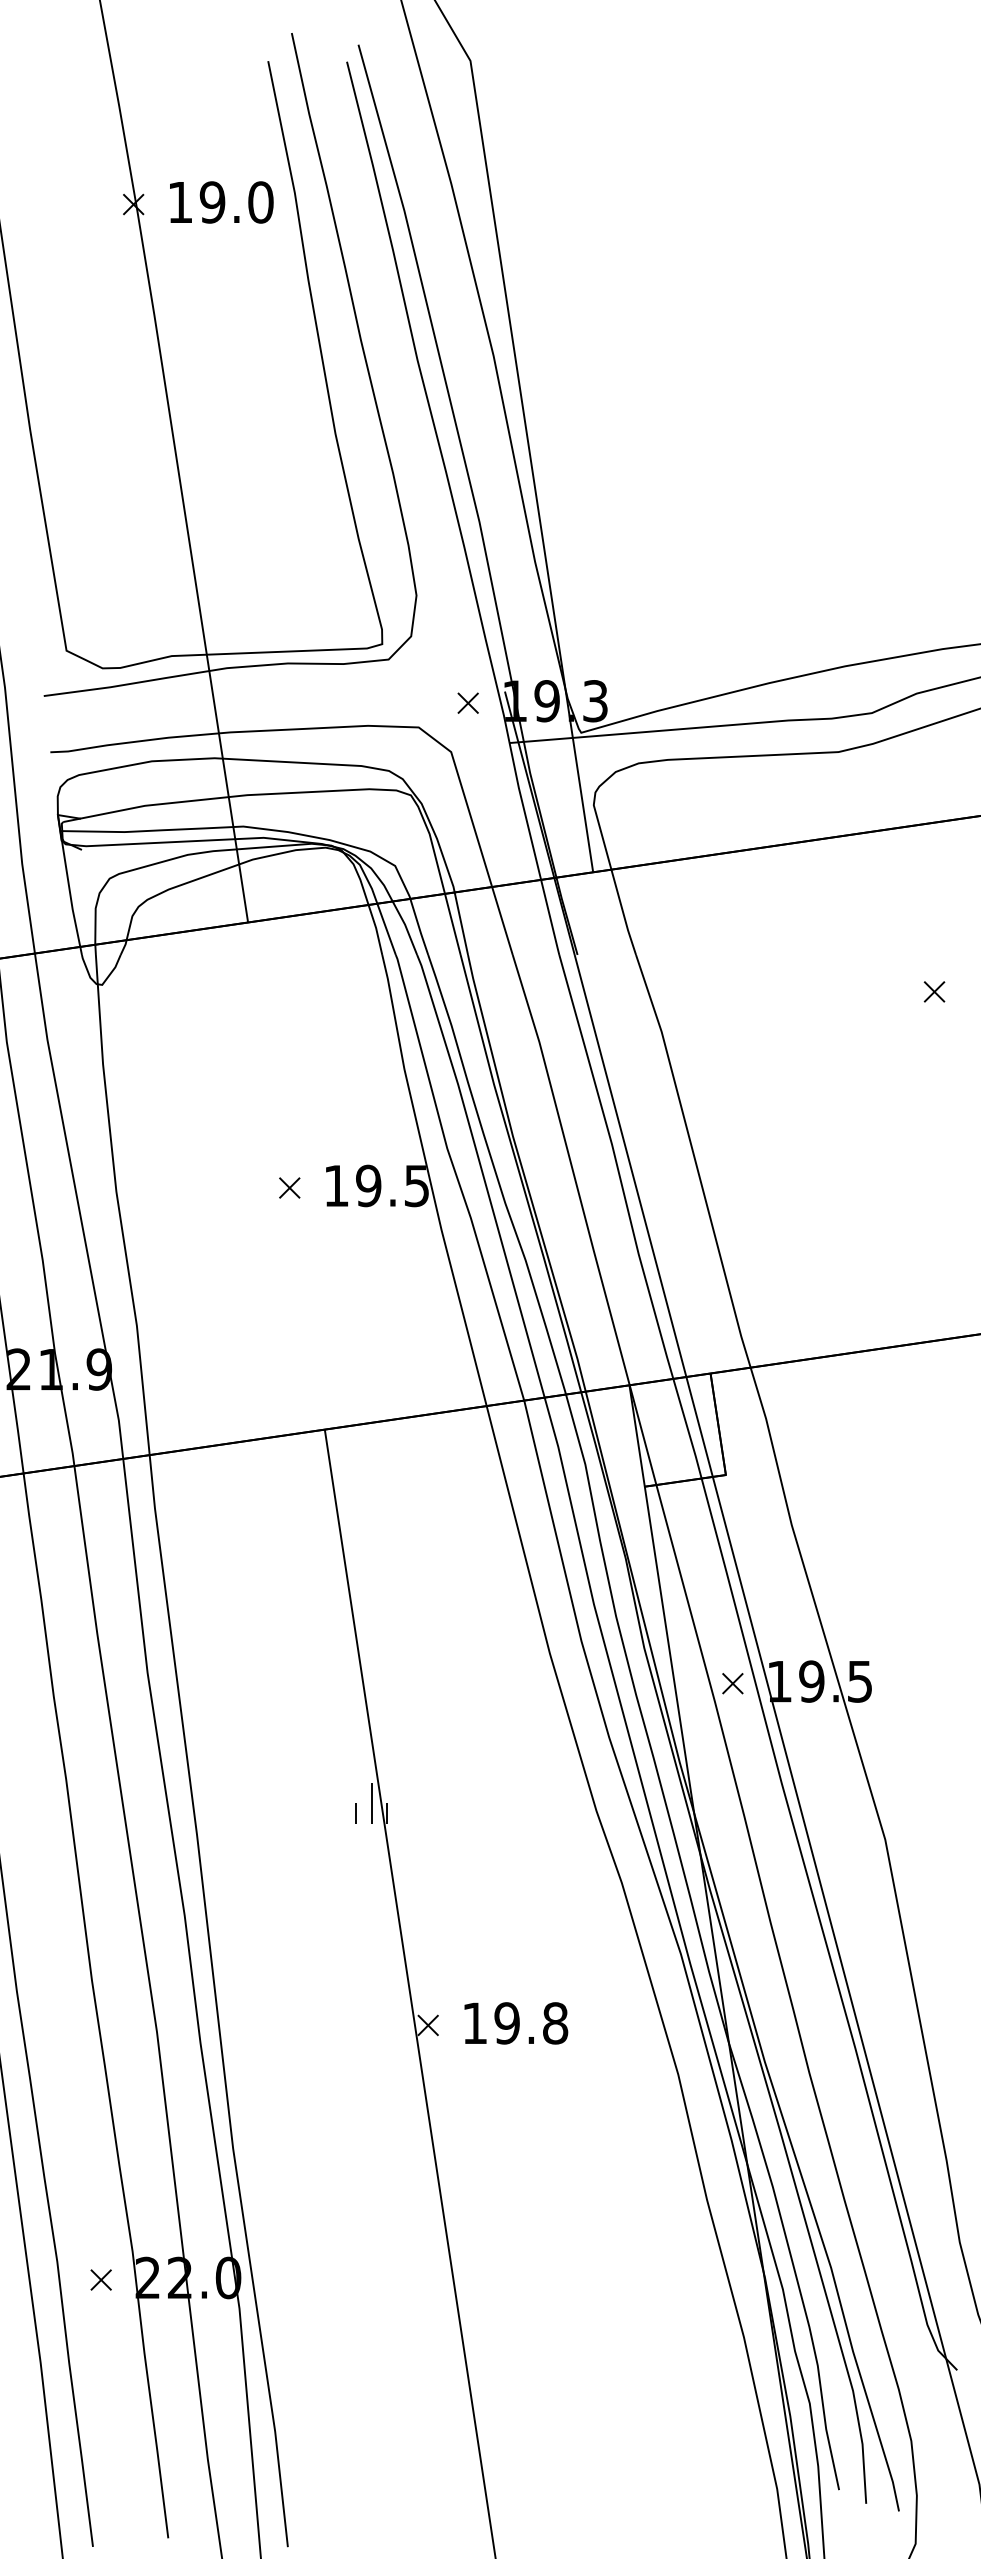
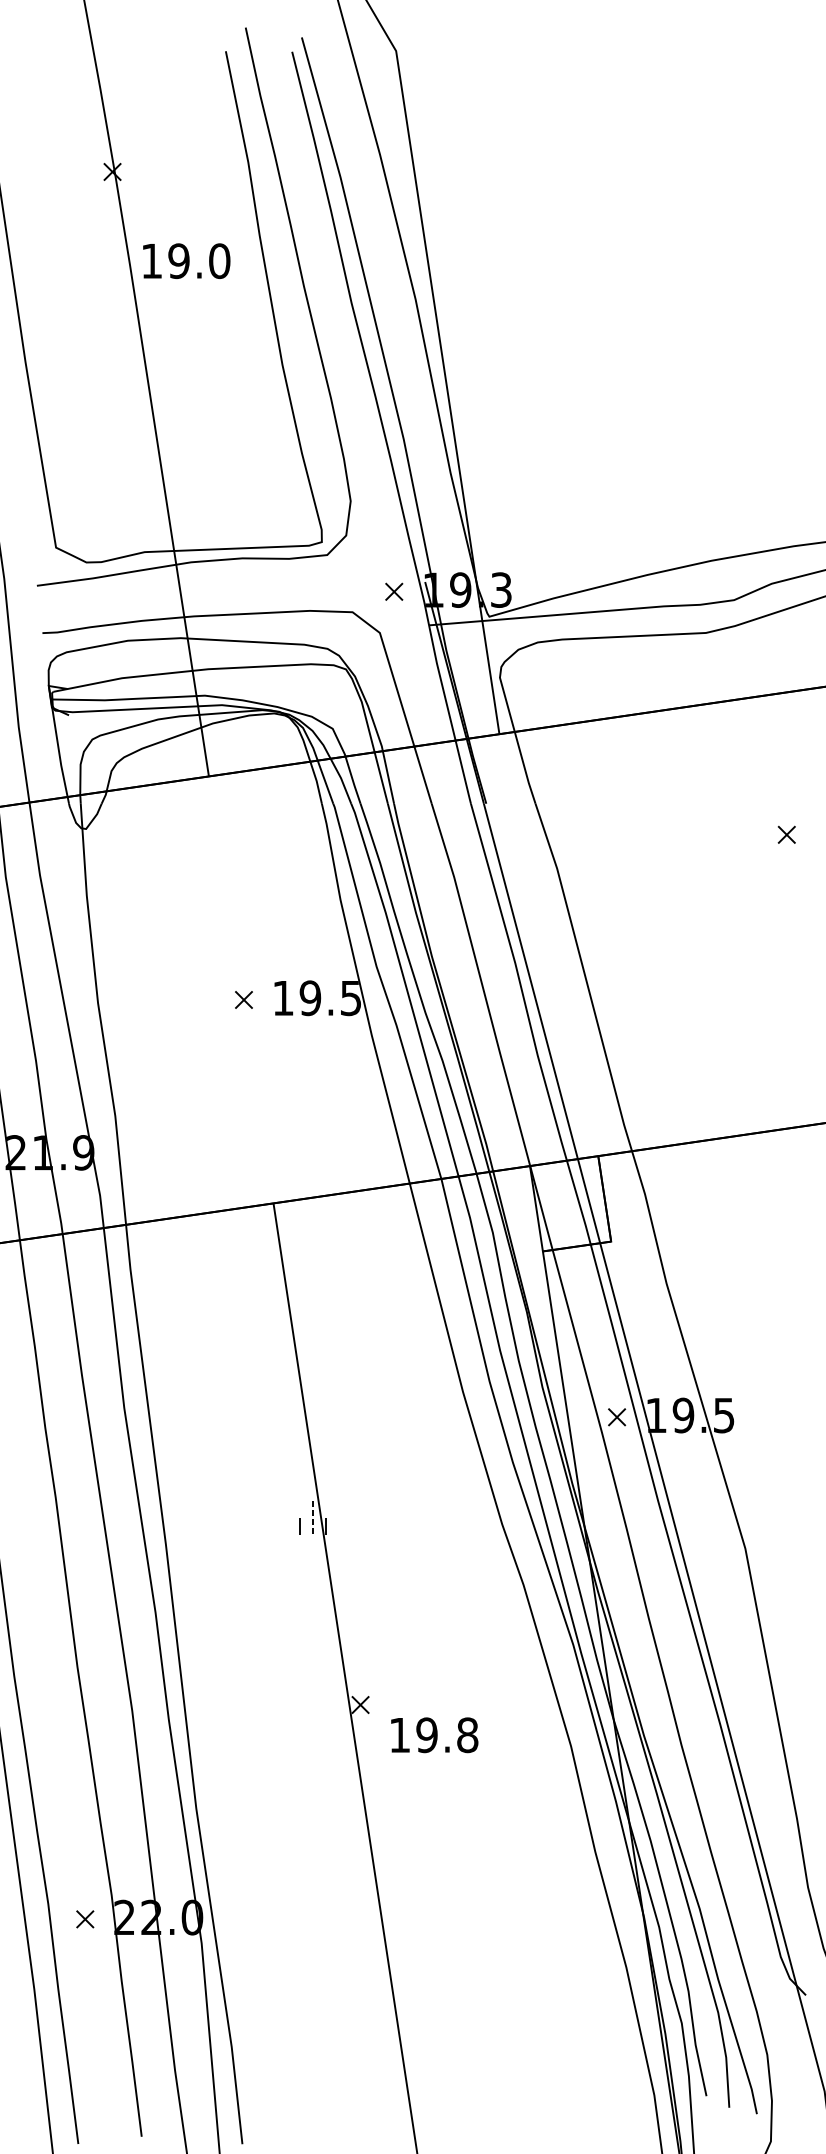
text: (221, 202) -> (186, 261), moved
line: (371, 1803) -> (312, 1518), solid -> dashed
text: (516, 2023) -> (434, 1735), moved

